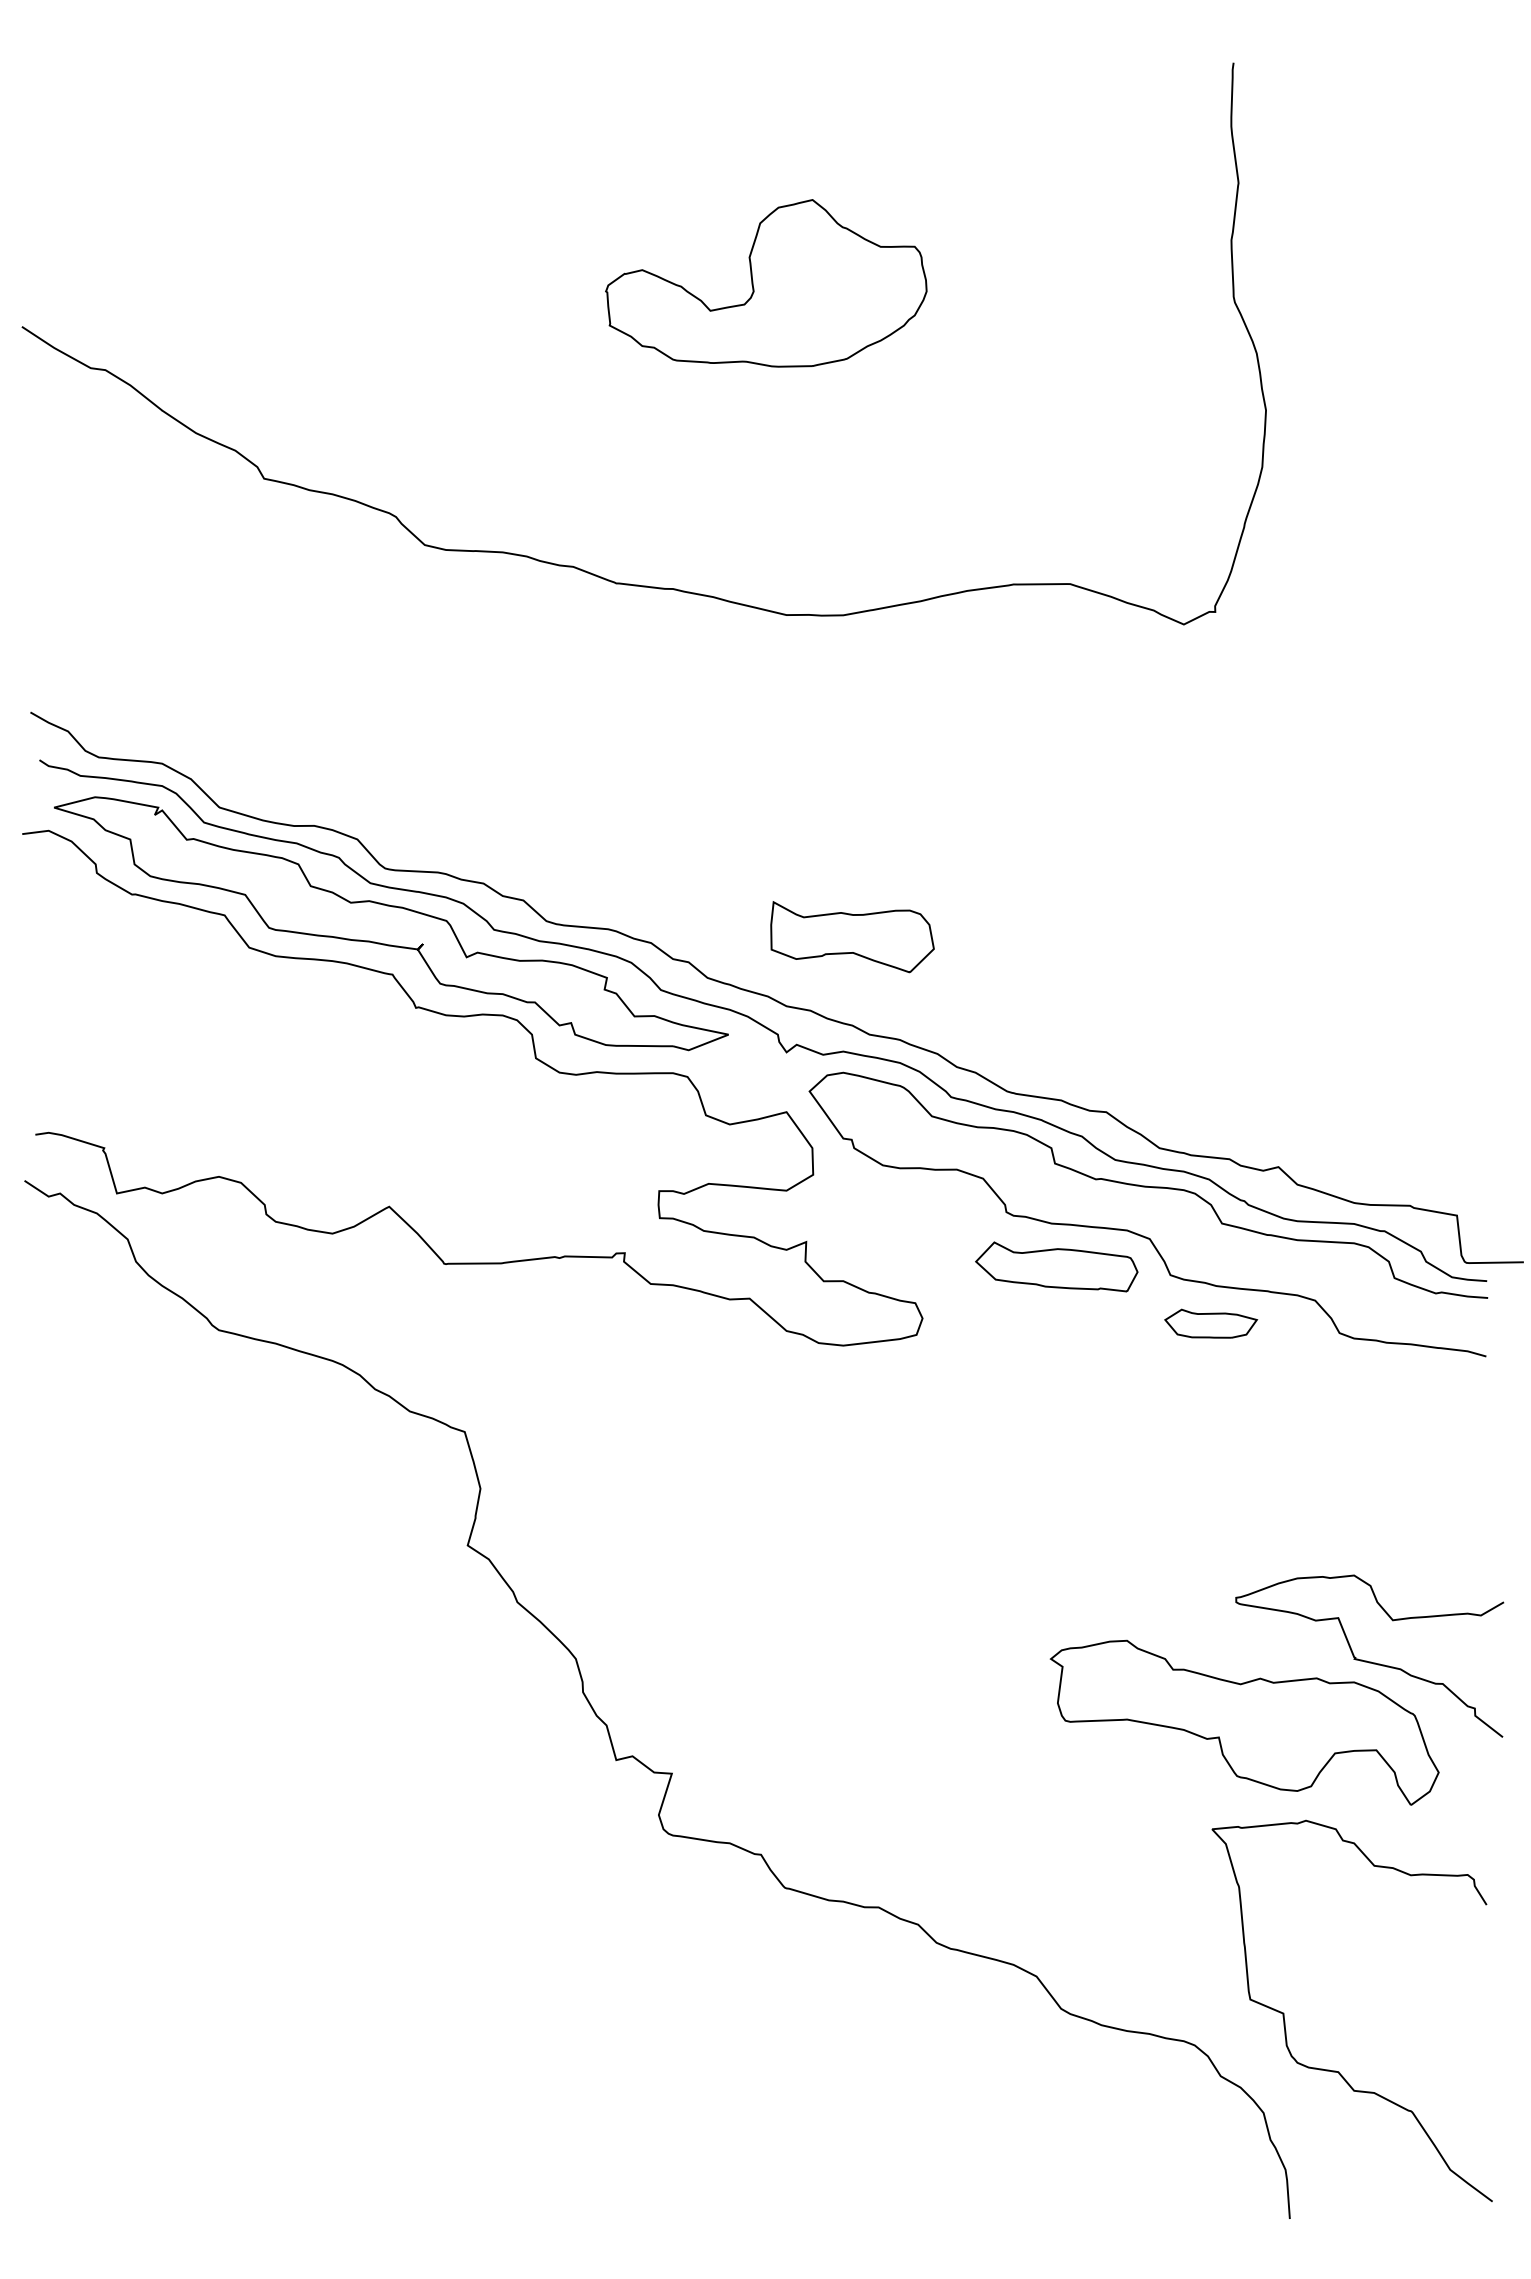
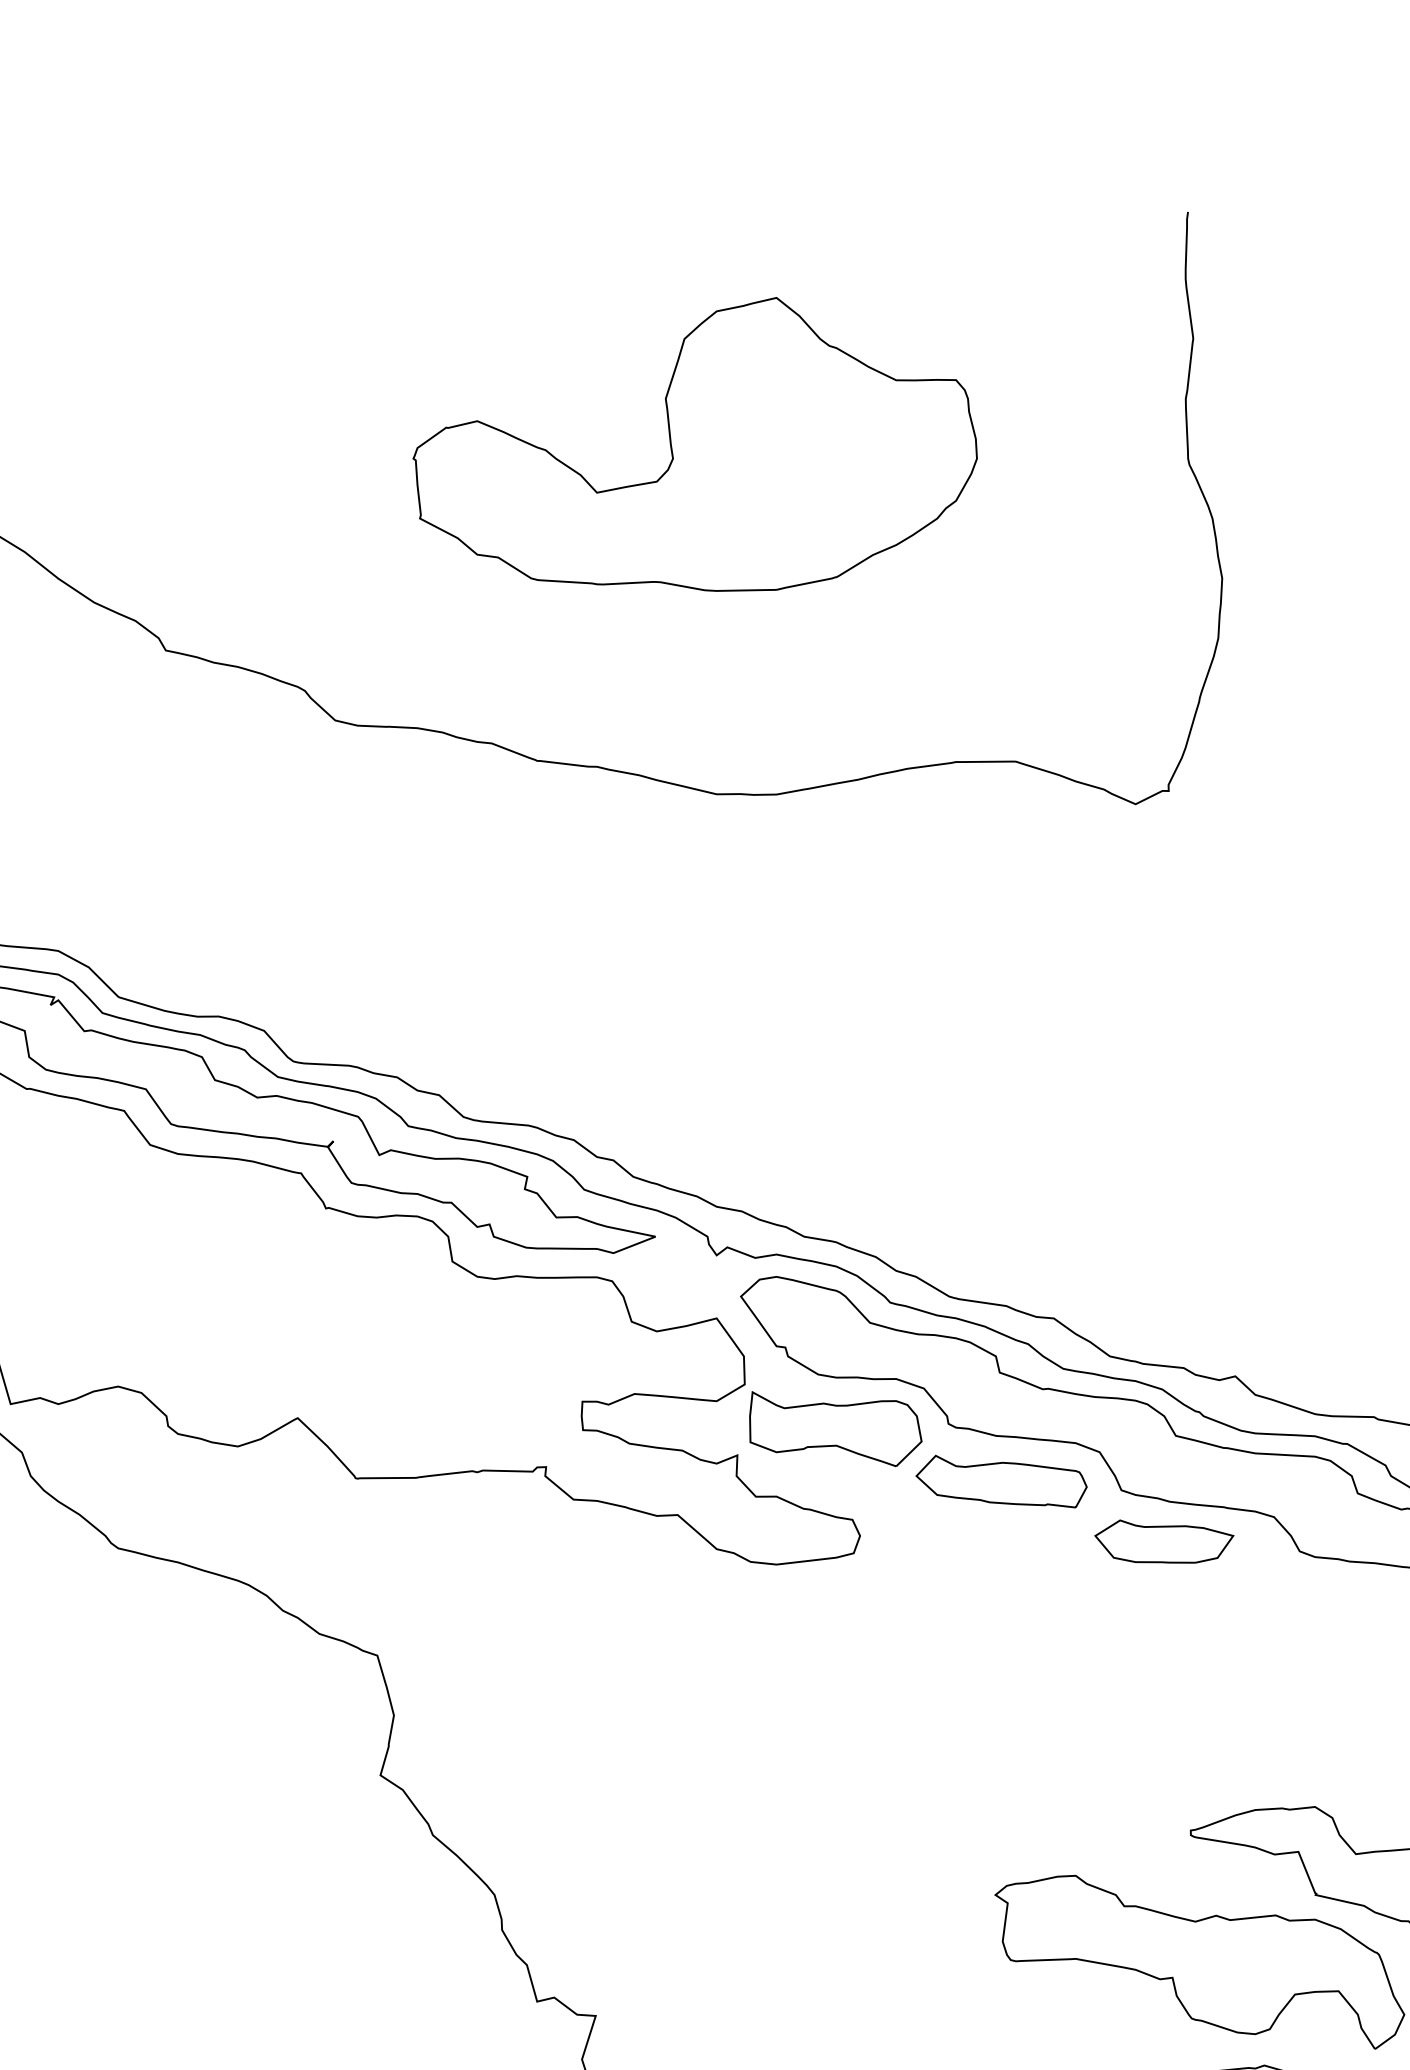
part: (766, 283) -> (695, 444), size x1.67
part: (852, 937) -> (835, 1429), moved
part: (1210, 1323) -> (1163, 1541), size x1.43

